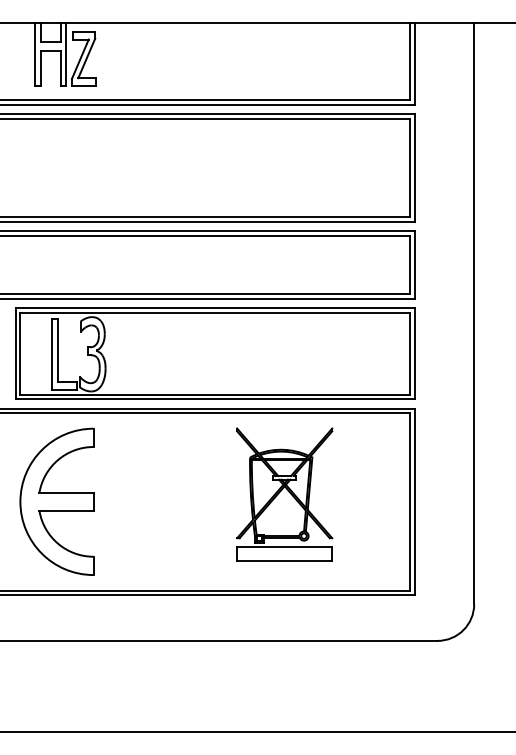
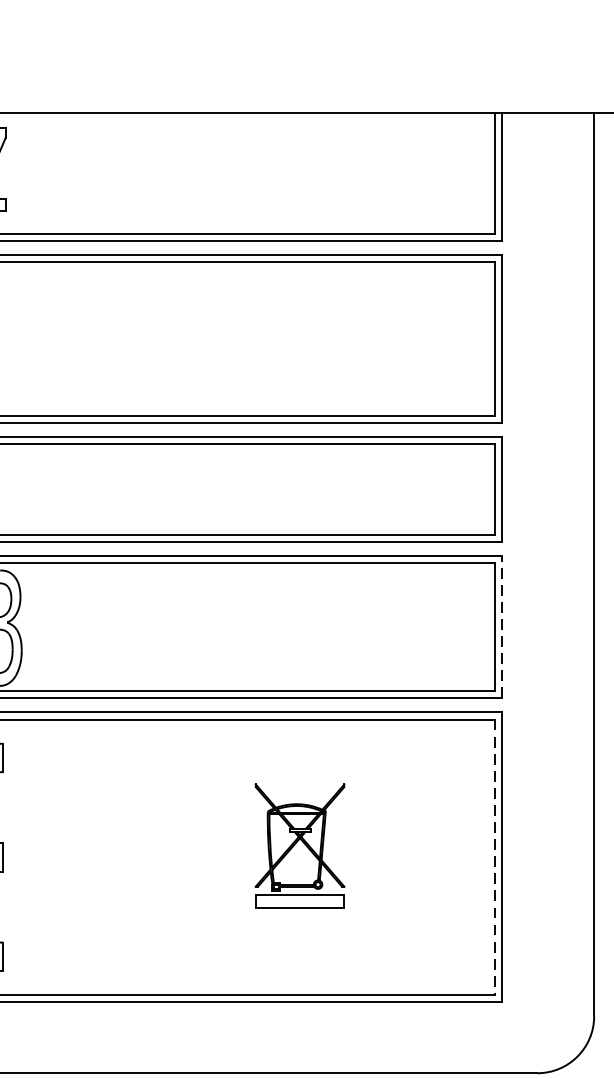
line: (414, 353) -> (501, 626), solid -> dashed
part: (284, 494) -> (299, 845), size x0.6
line: (410, 501) -> (495, 856), solid -> dashed

